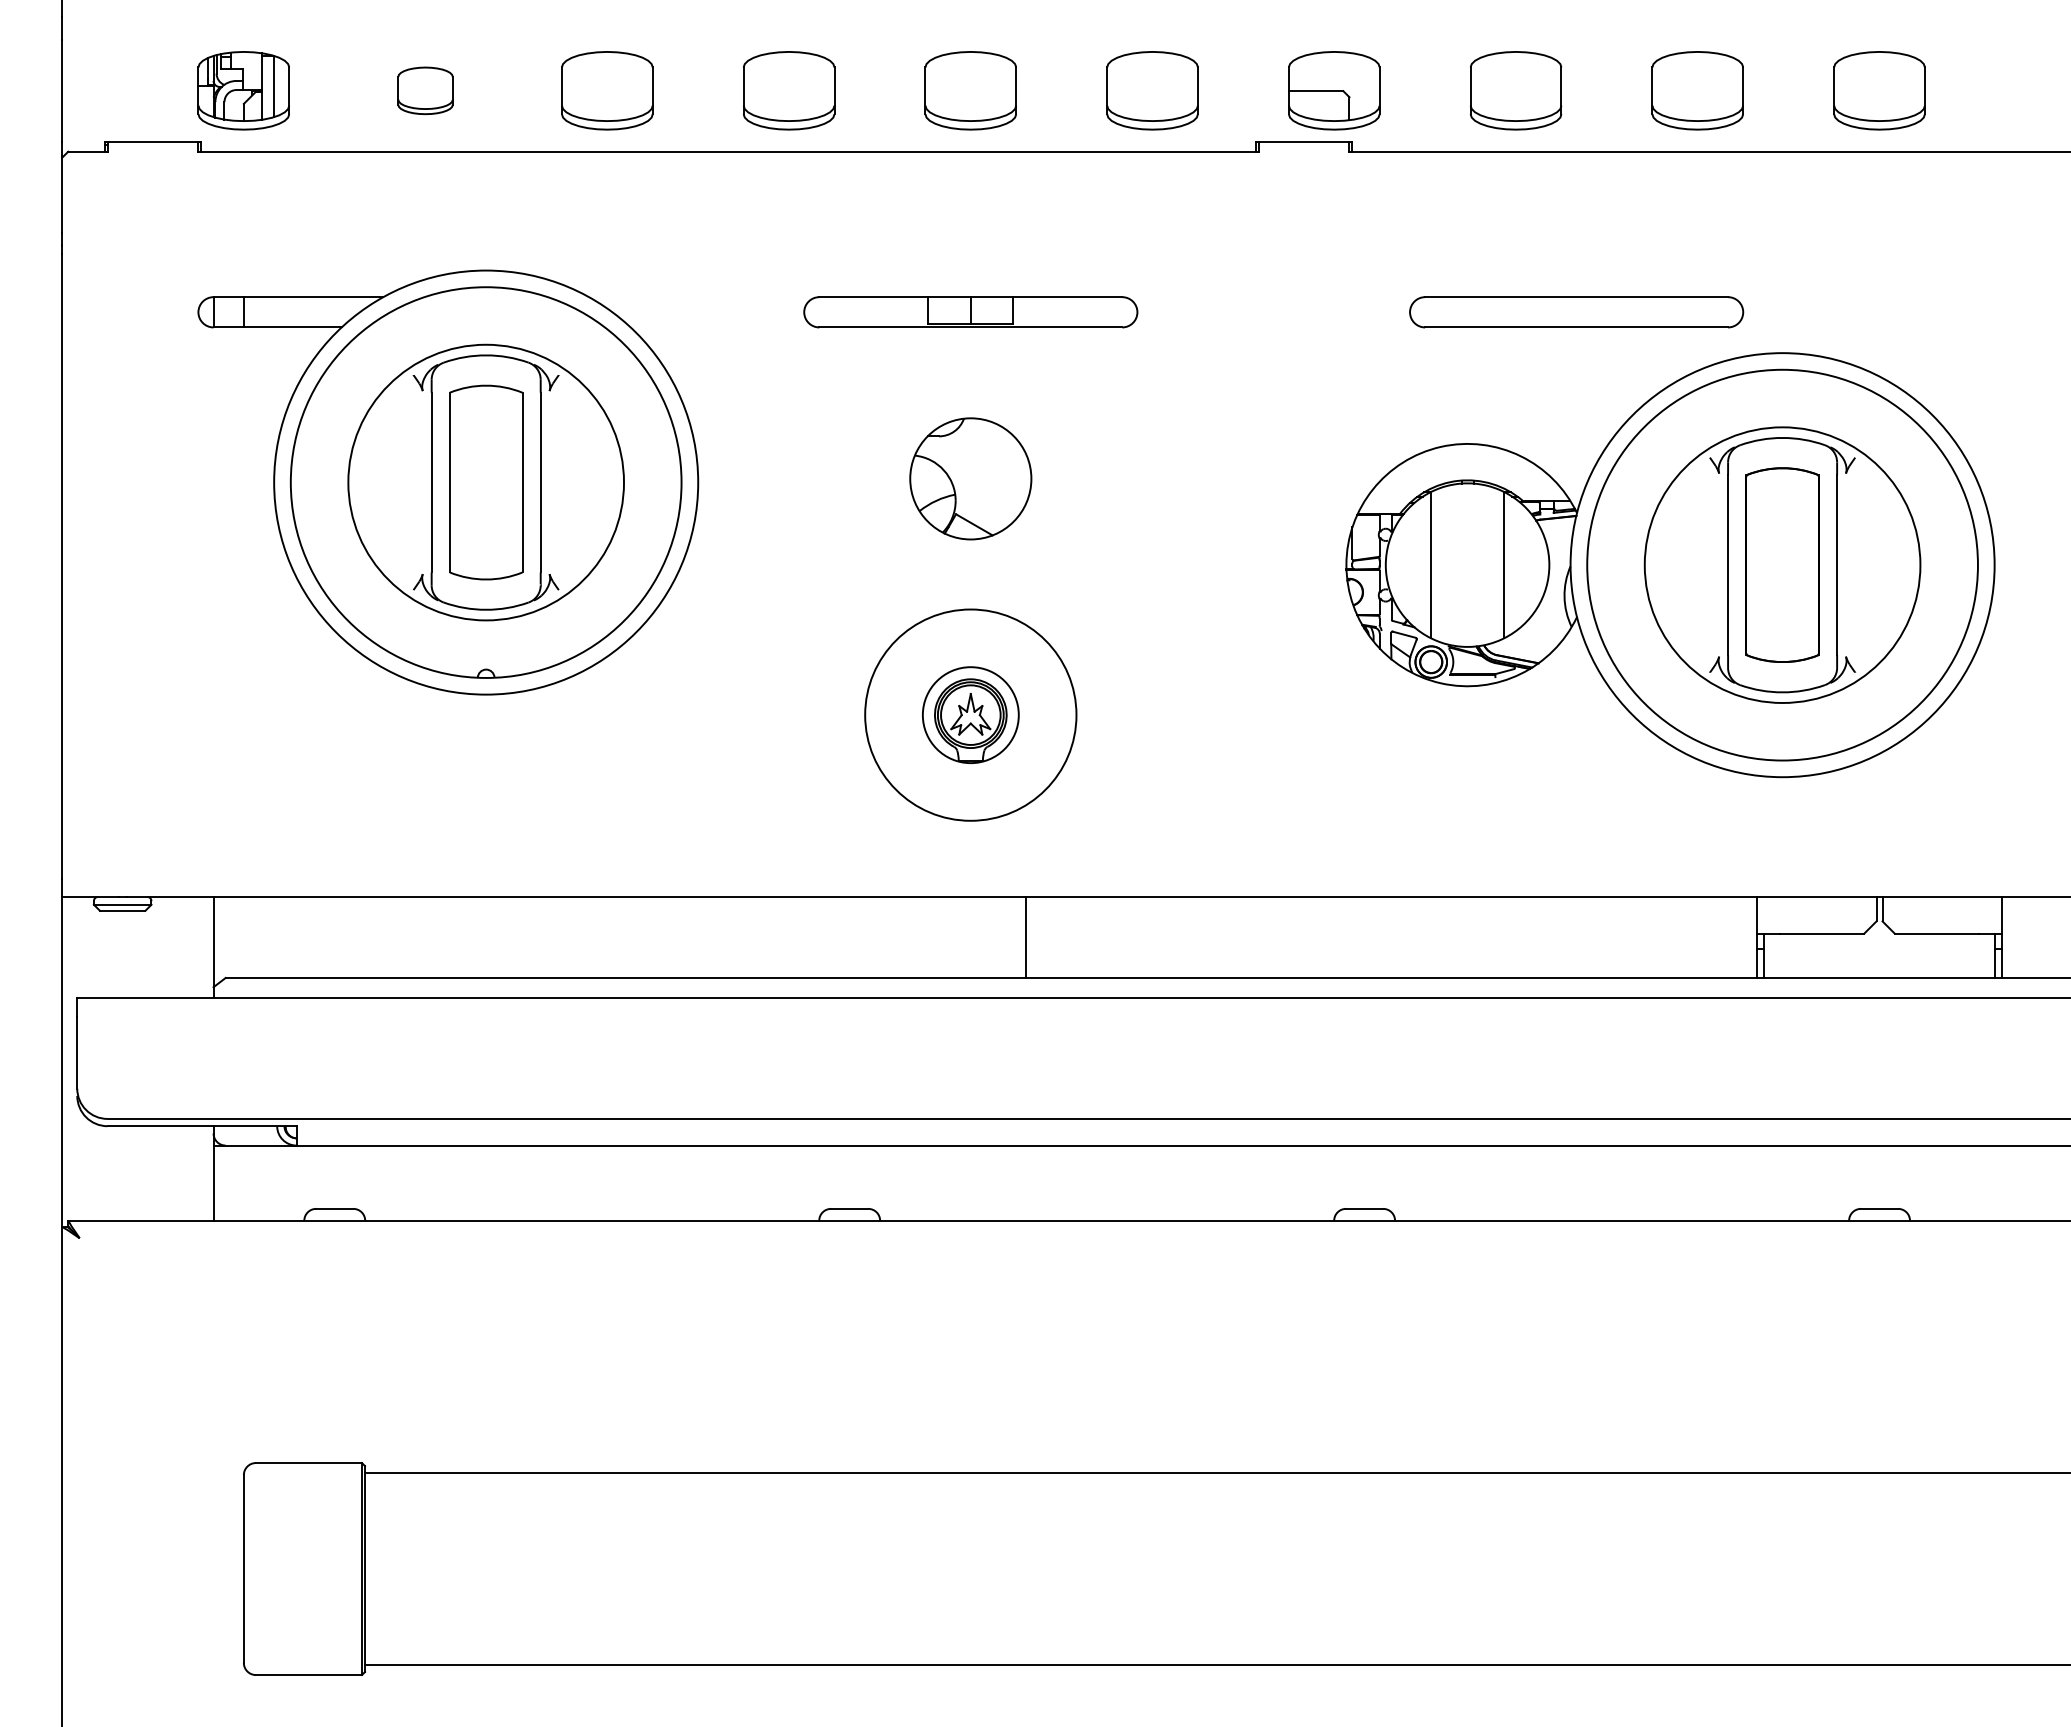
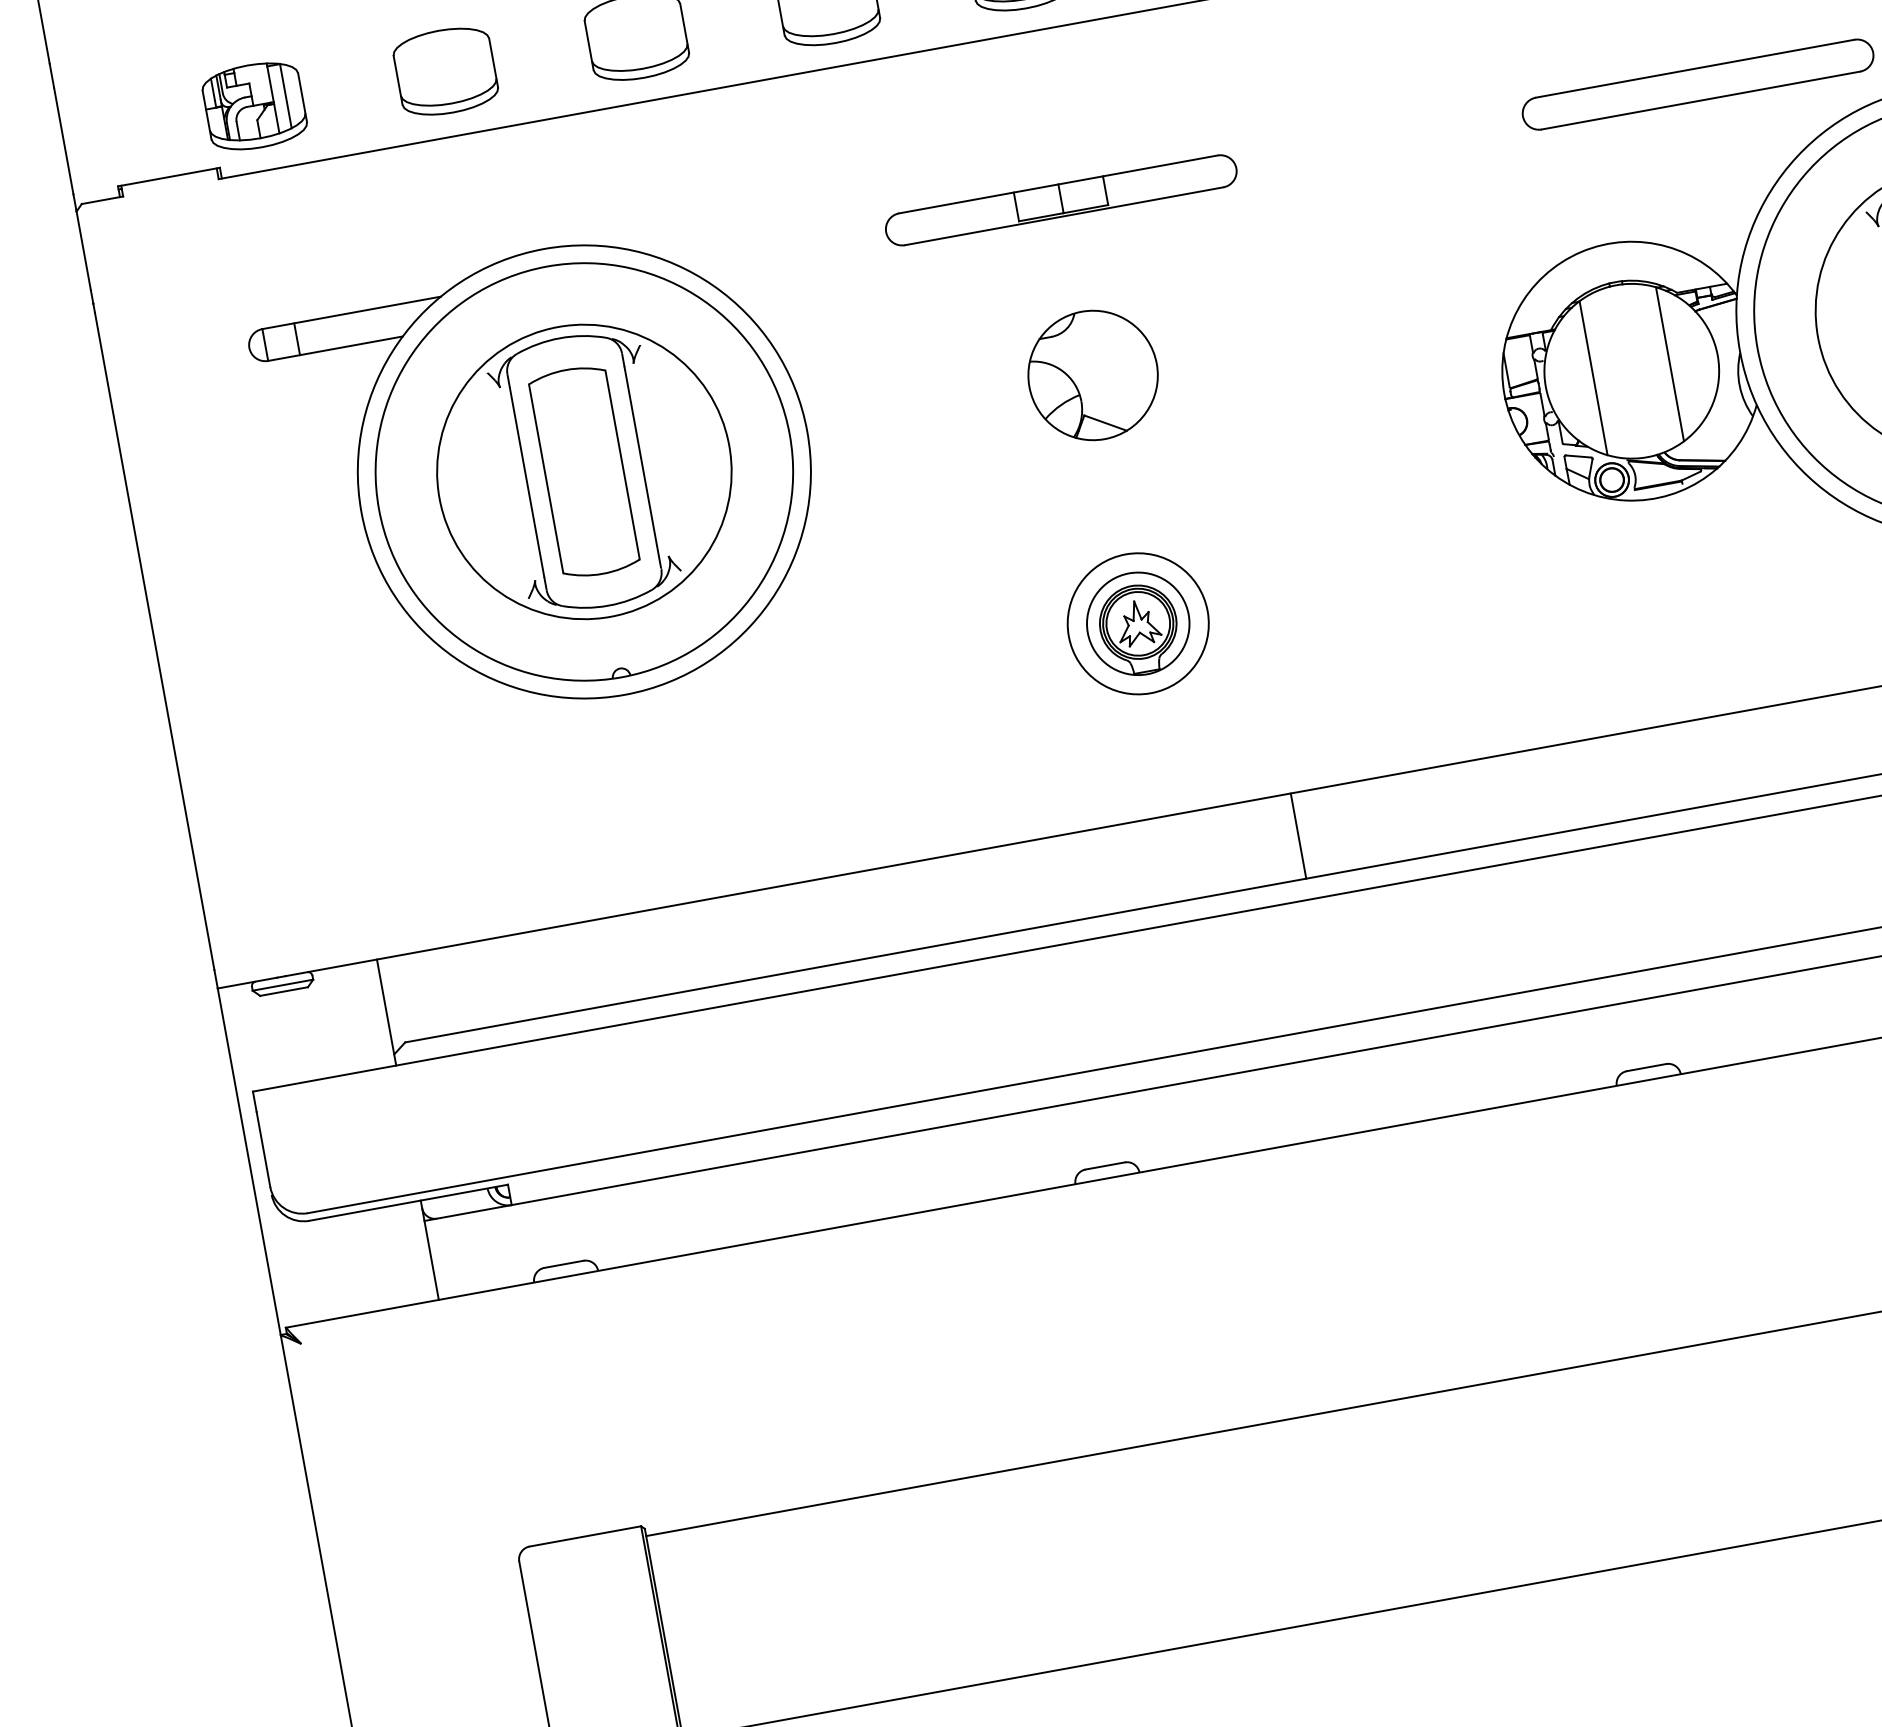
part: (425, 90) -> (445, 71), size x1.67
circle: (970, 715) -> (1137, 624), size x0.62
line: (1025, 936) -> (1297, 835), moved

